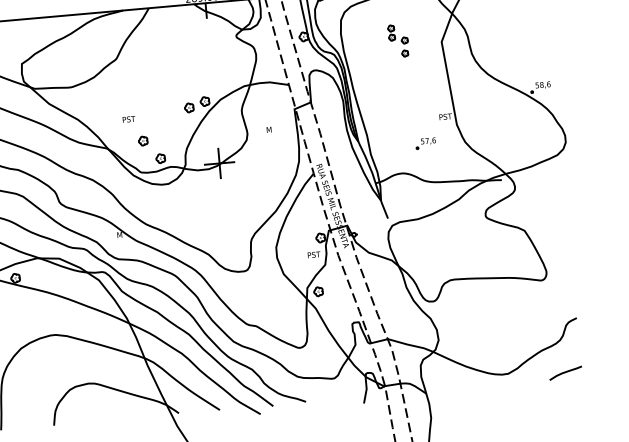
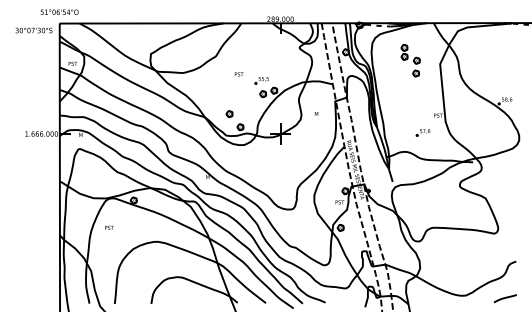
part: (398, 40) -> (410, 60), size x1.43
part: (185, 88) -> (261, 80), added
text: (128, 119) -> (238, 74), moved

